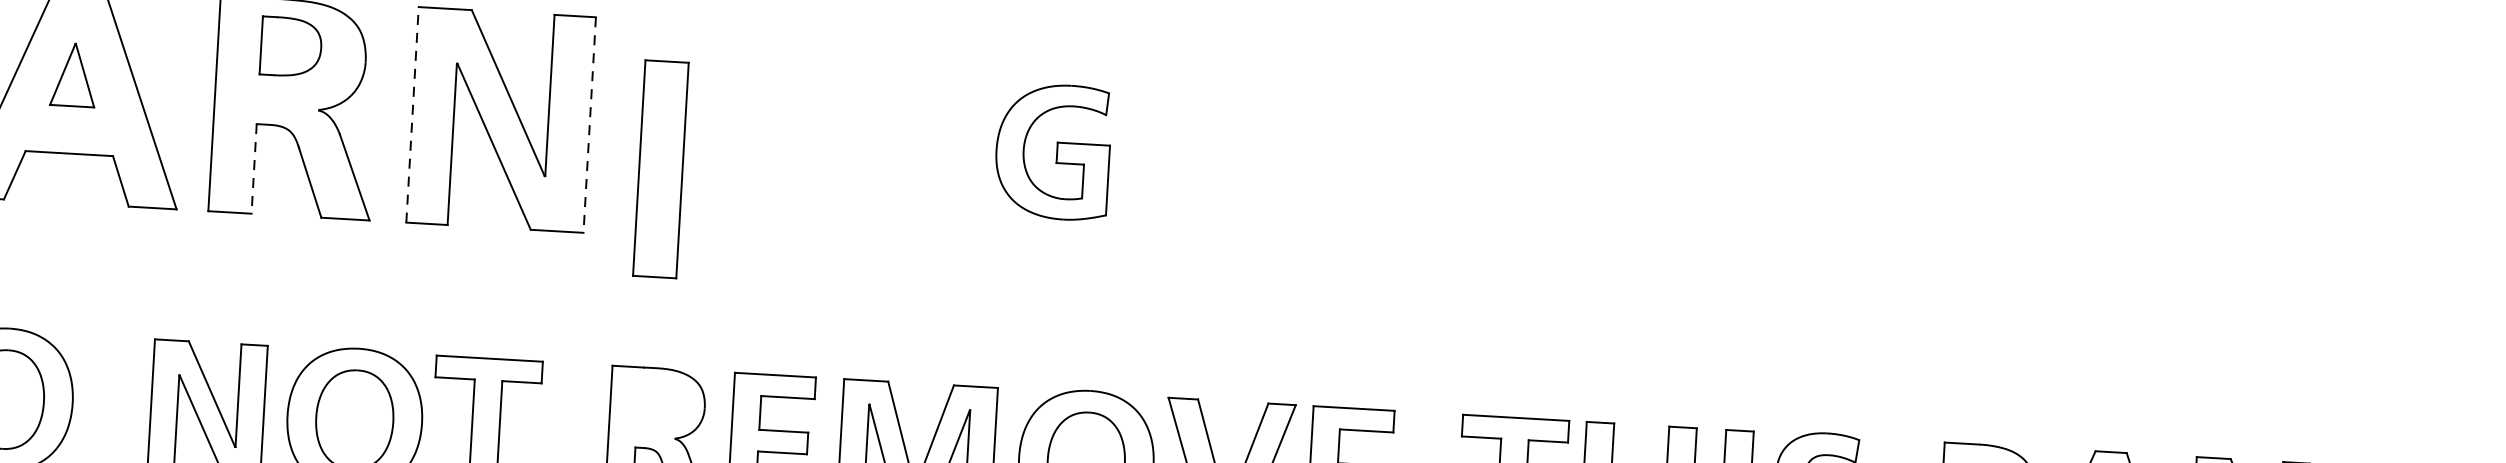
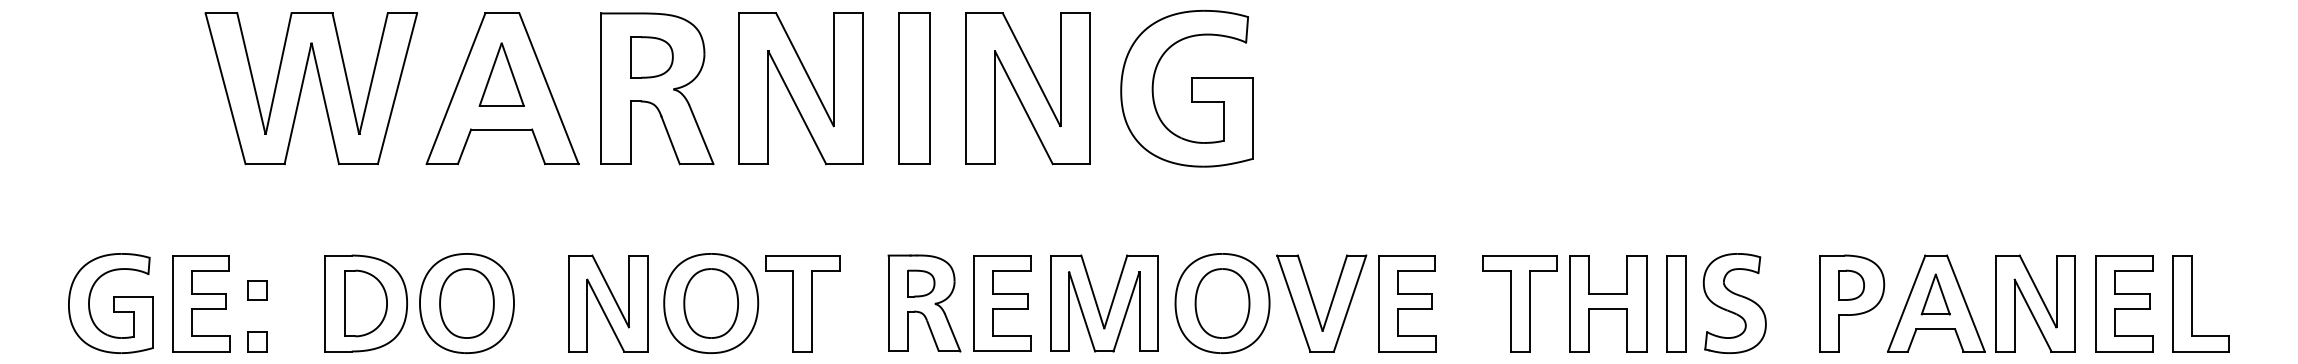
part: (290, 47) -> (651, 57), moved
part: (73, 74) -> (501, 74), size x1.43
line: (413, 114) -> (739, 88), dashed -> solid
line: (590, 126) -> (863, 89), dashed -> solid
part: (824, 138) -> (1027, 88), added
part: (1052, 151) -> (1186, 88), size x1.67
part: (661, 168) -> (914, 88), moved
line: (254, 169) -> (631, 133), dashed -> solid
part: (657, 408) -> (921, 283), added

